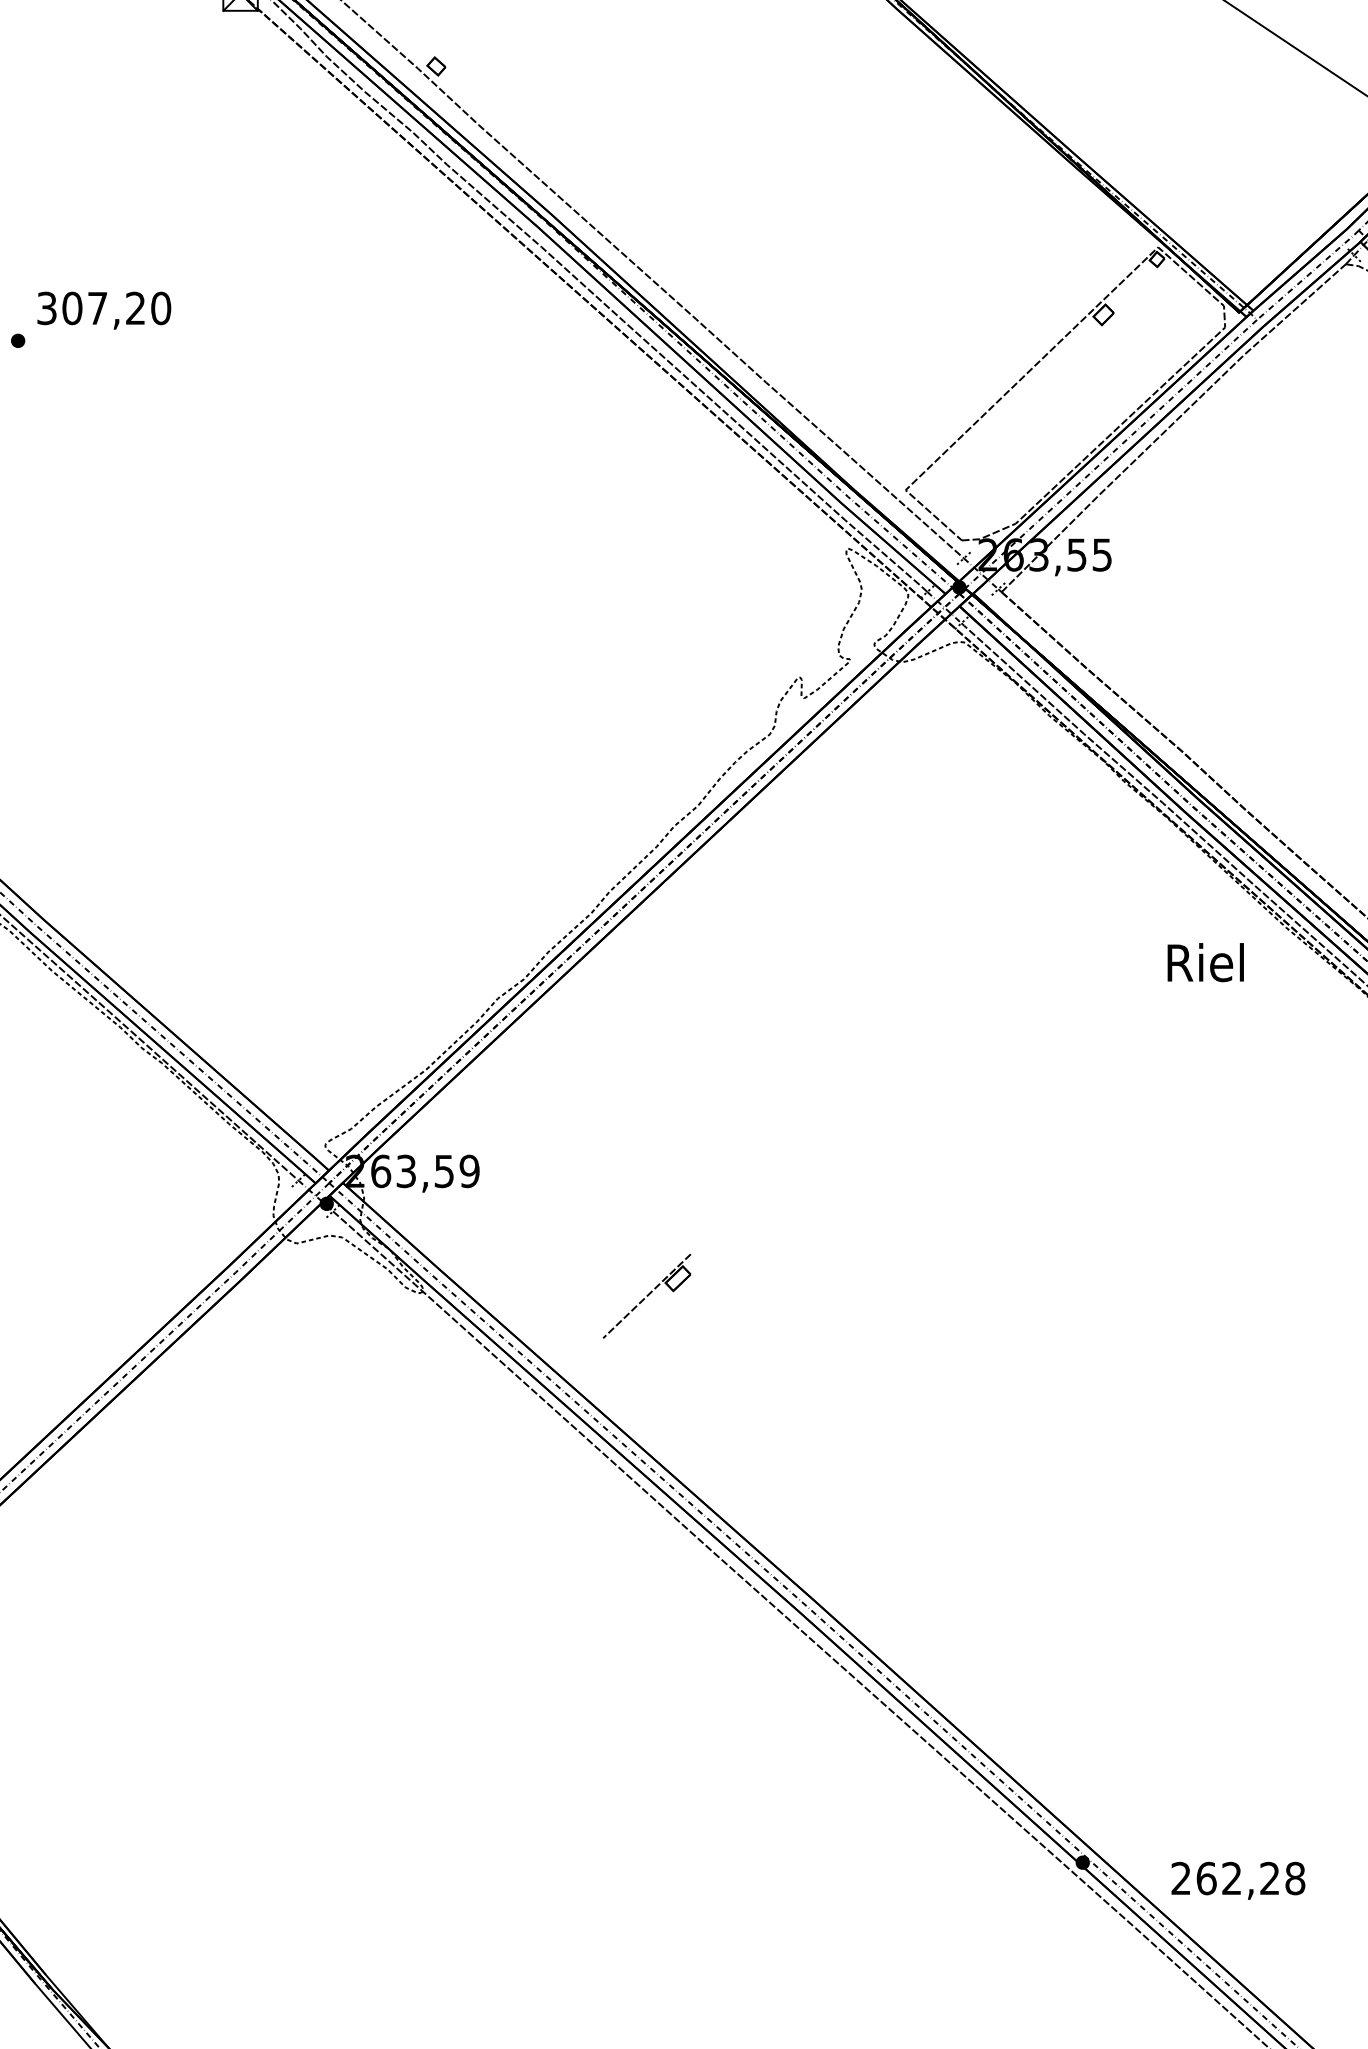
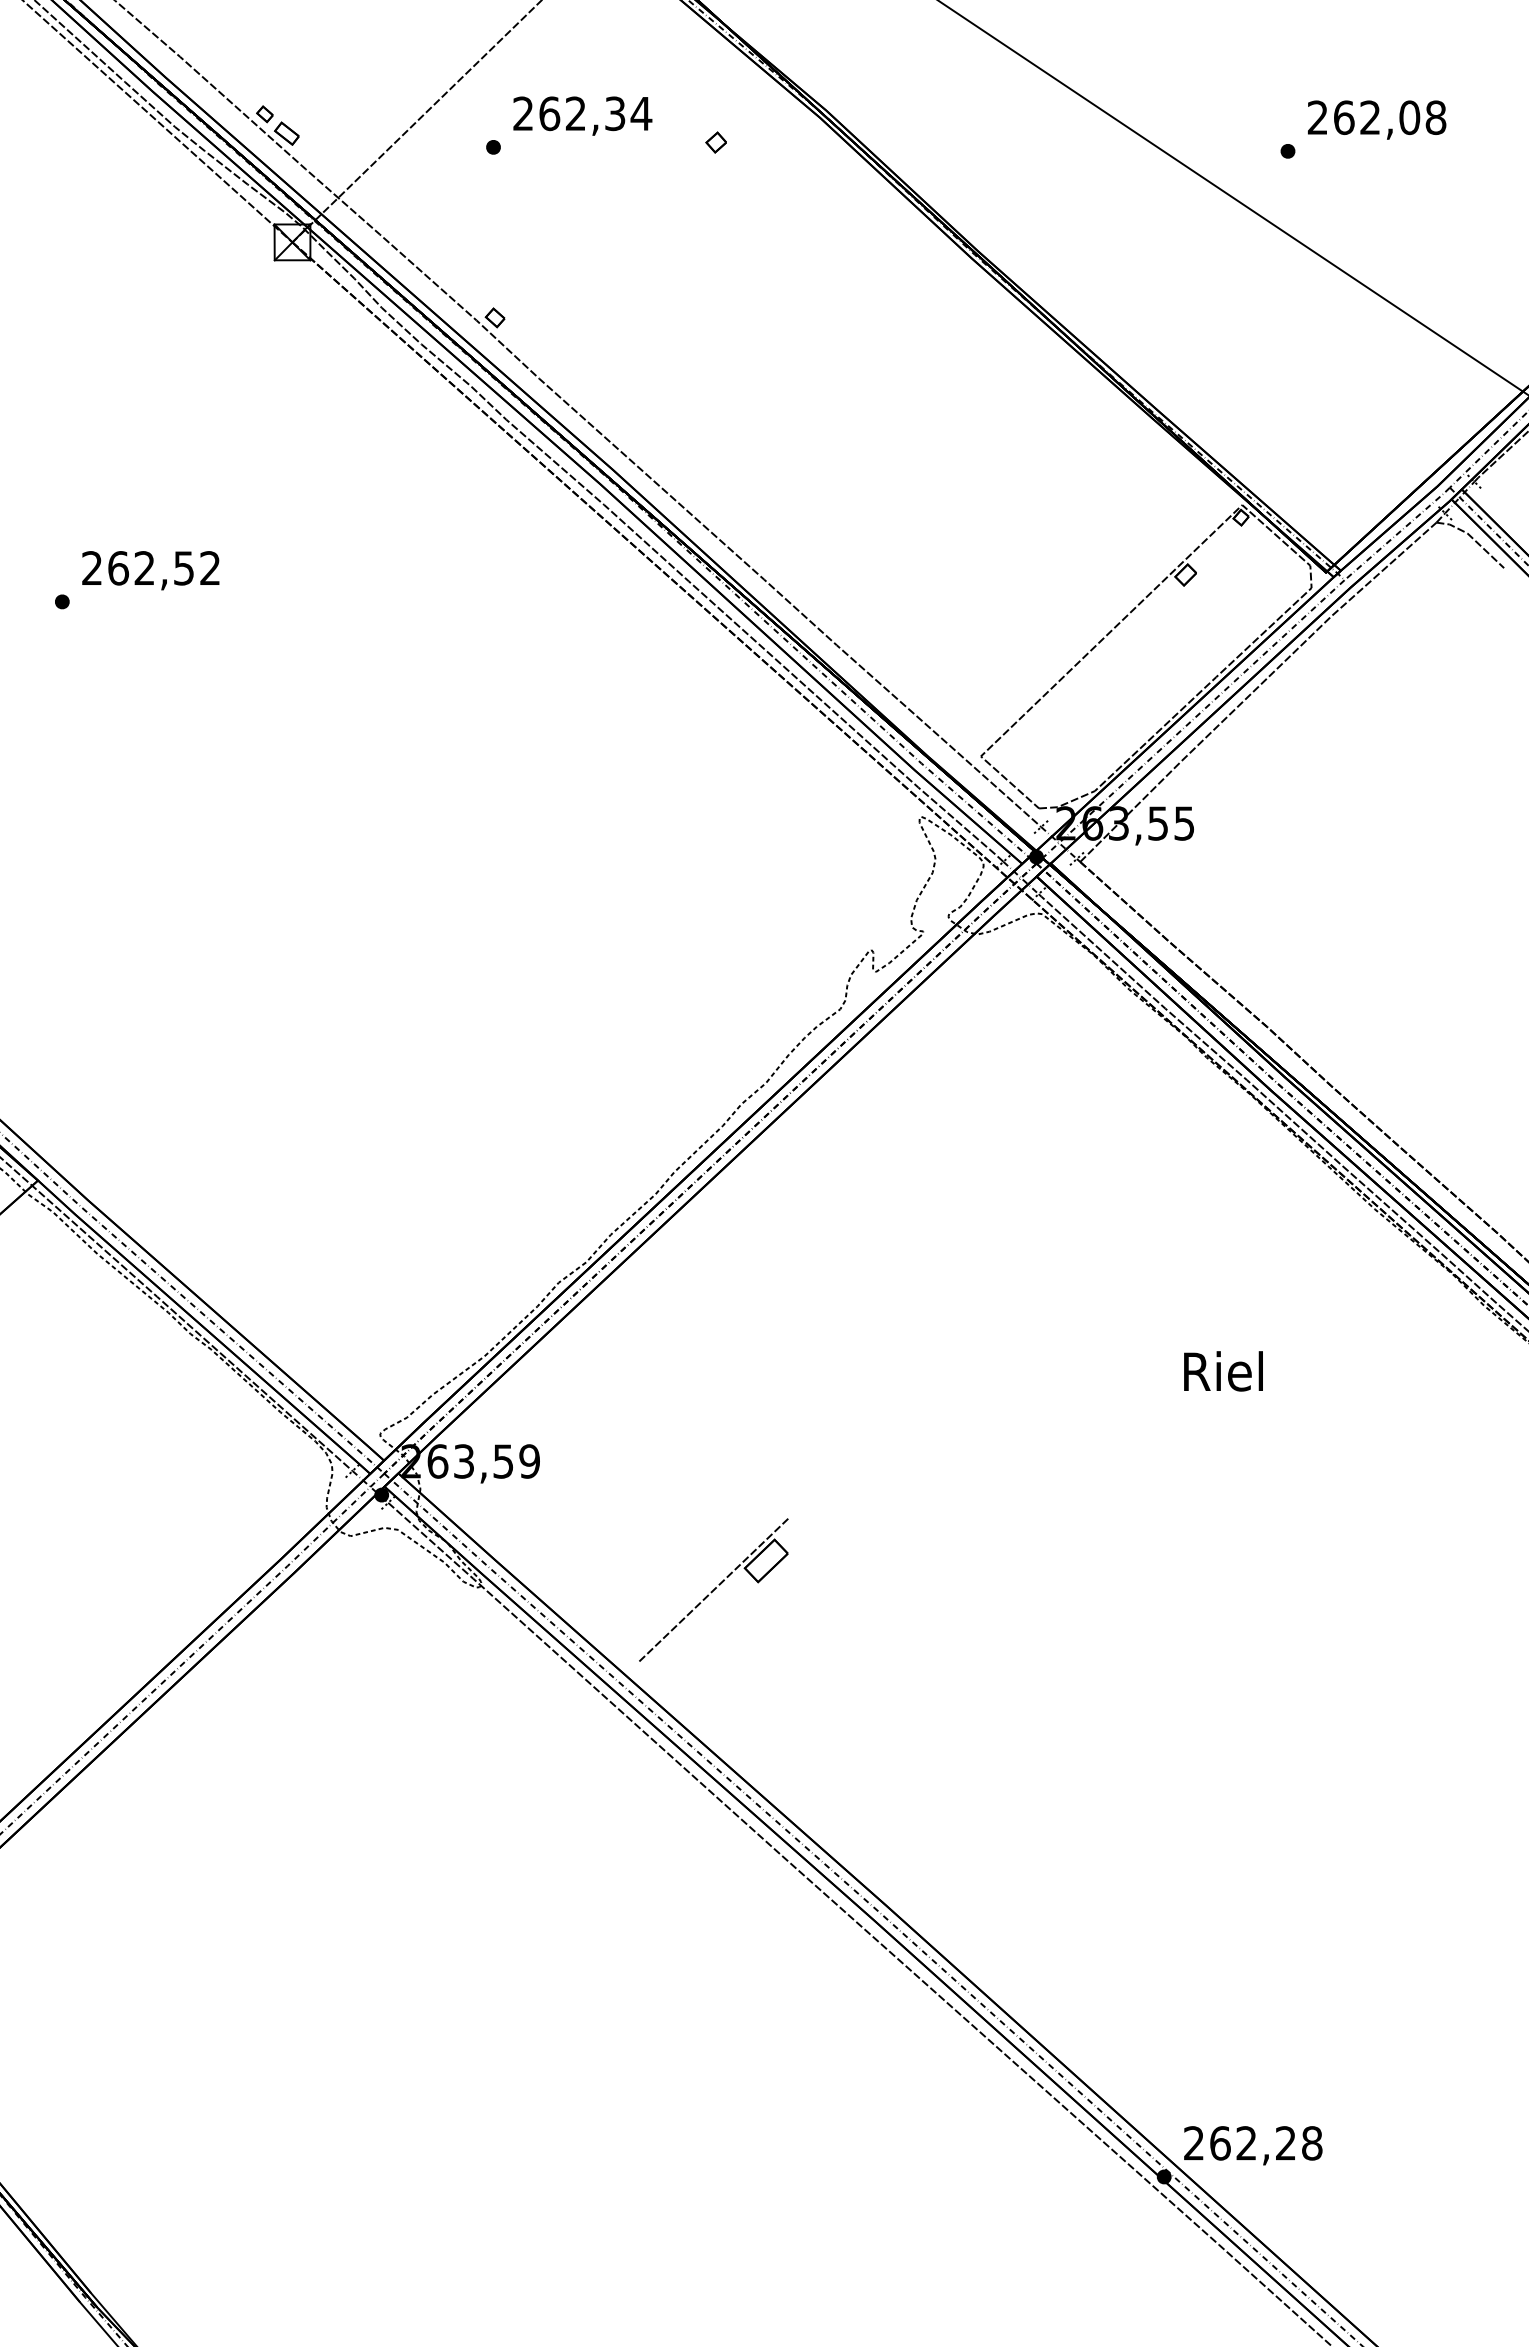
text: (104, 308) -> (151, 568), 307,20 -> 262,52
text: (1205, 962) -> (1223, 1371), moved
part: (647, 1295) -> (713, 1589), size x1.67
text: (1238, 1880) -> (1253, 2145), moved

